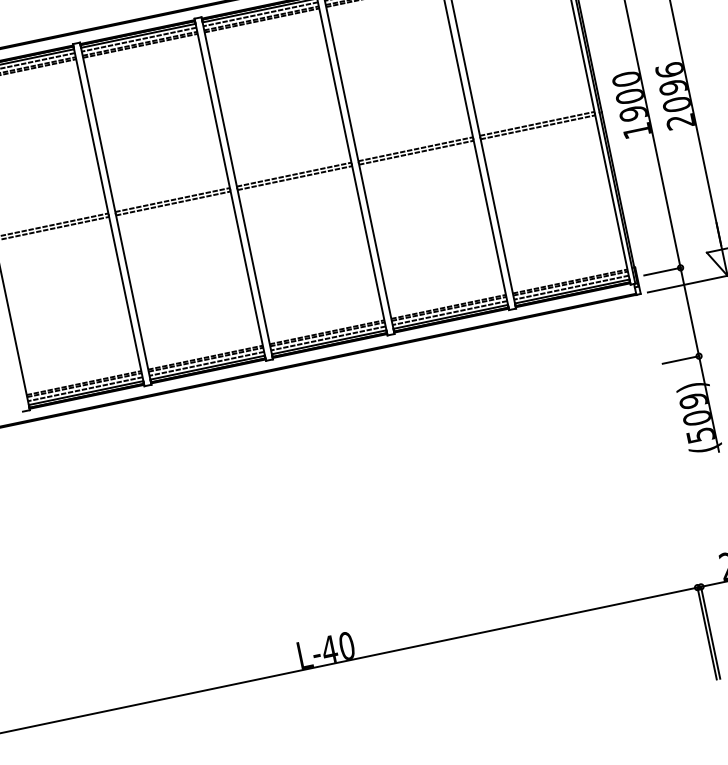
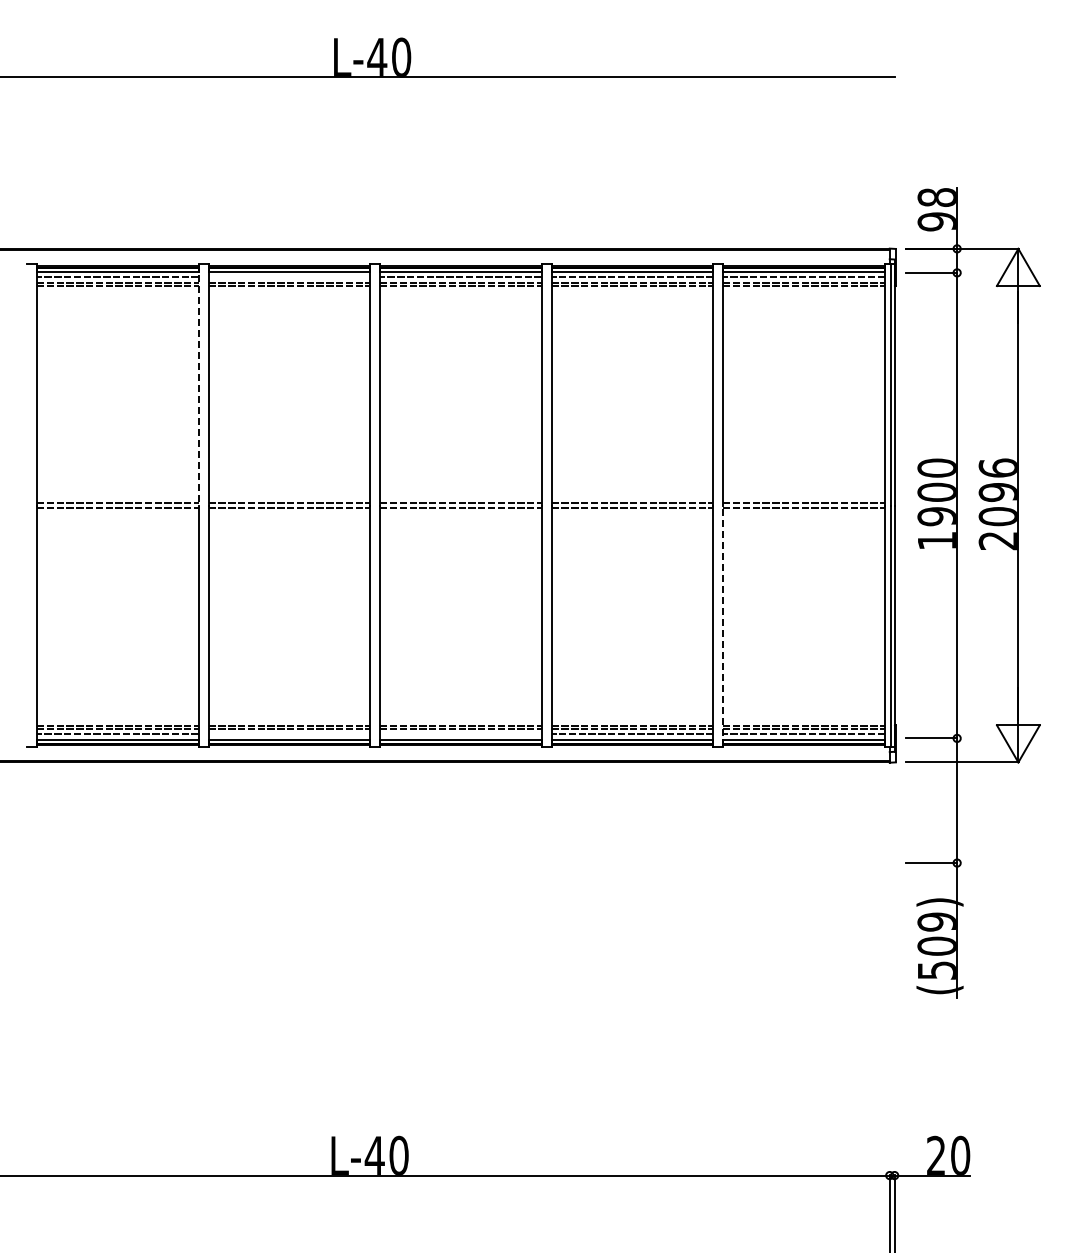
line: (139, 39) -> (289, 276), removed
line: (90, 129) -> (198, 384), solid -> dashed
line: (498, 223) -> (723, 626), solid -> dashed
line: (328, 338) -> (460, 734), removed
line: (206, 363) -> (289, 734), removed

